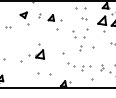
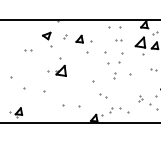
part: (73, 34) -> (106, 58), size x1.6
part: (36, 50) -> (56, 66), moved
part: (86, 68) -> (115, 110), moved

